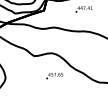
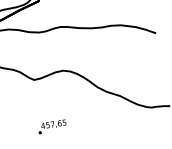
text: (54, 76) -> (52, 127), moved

